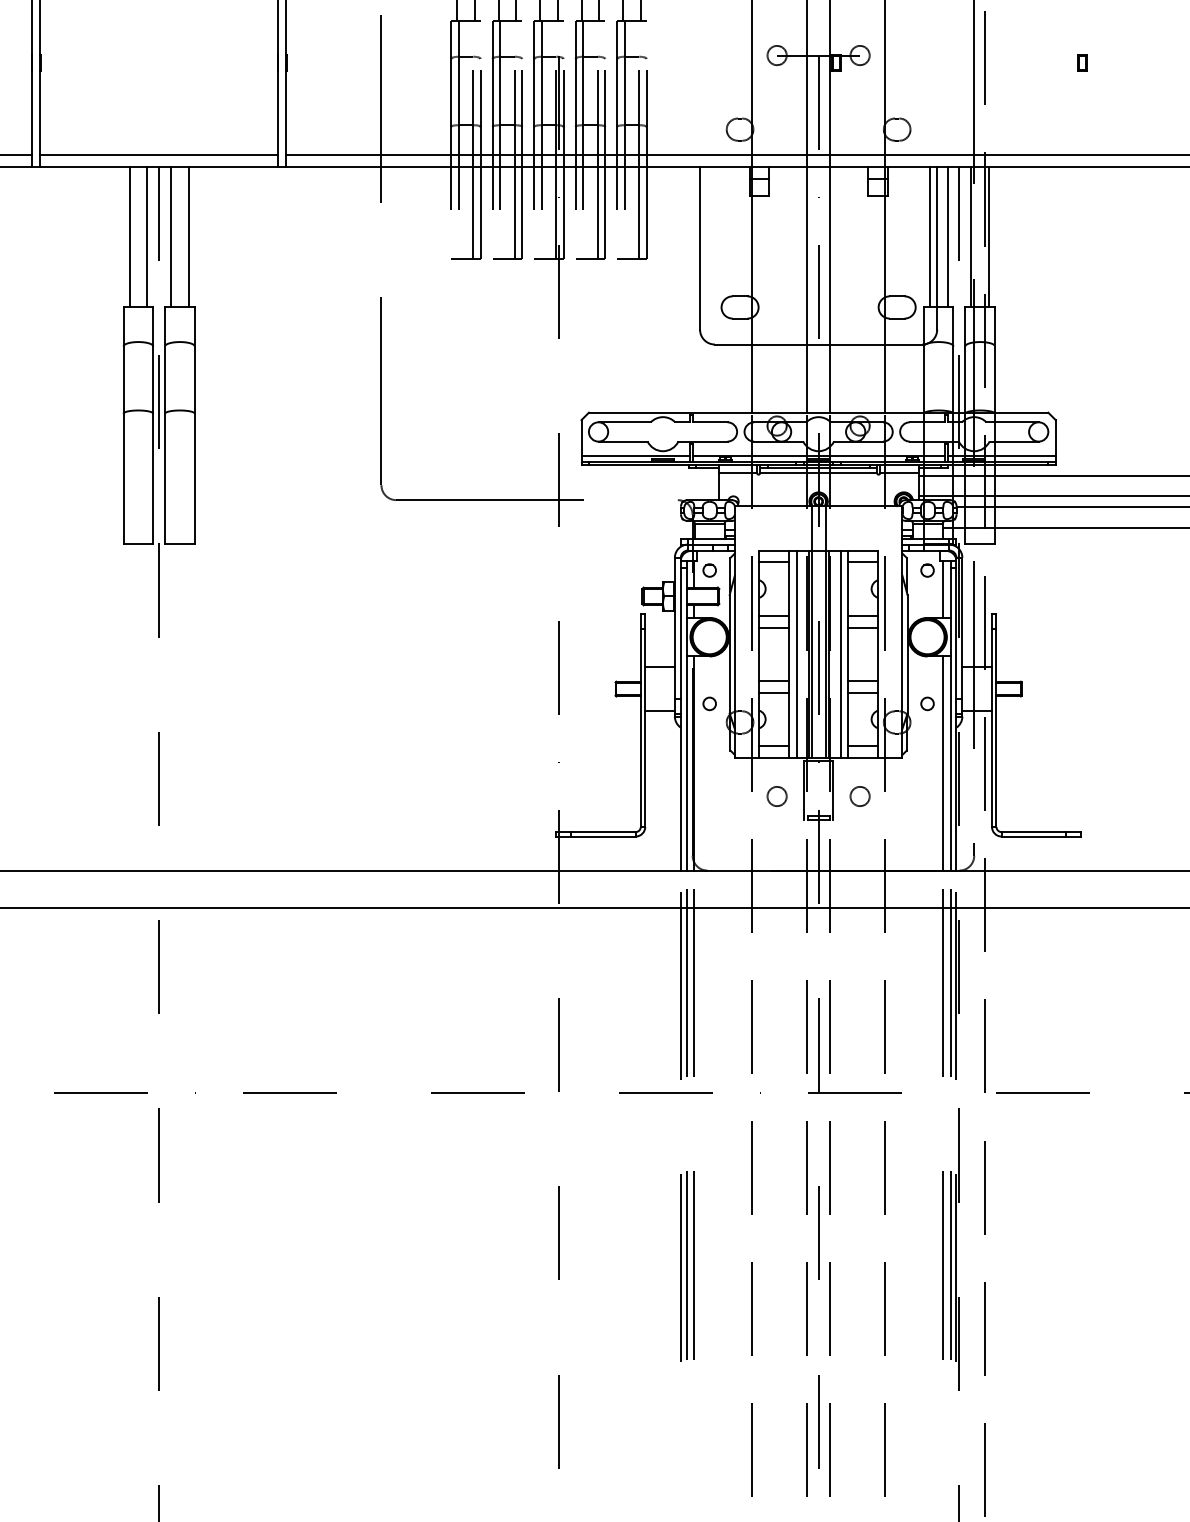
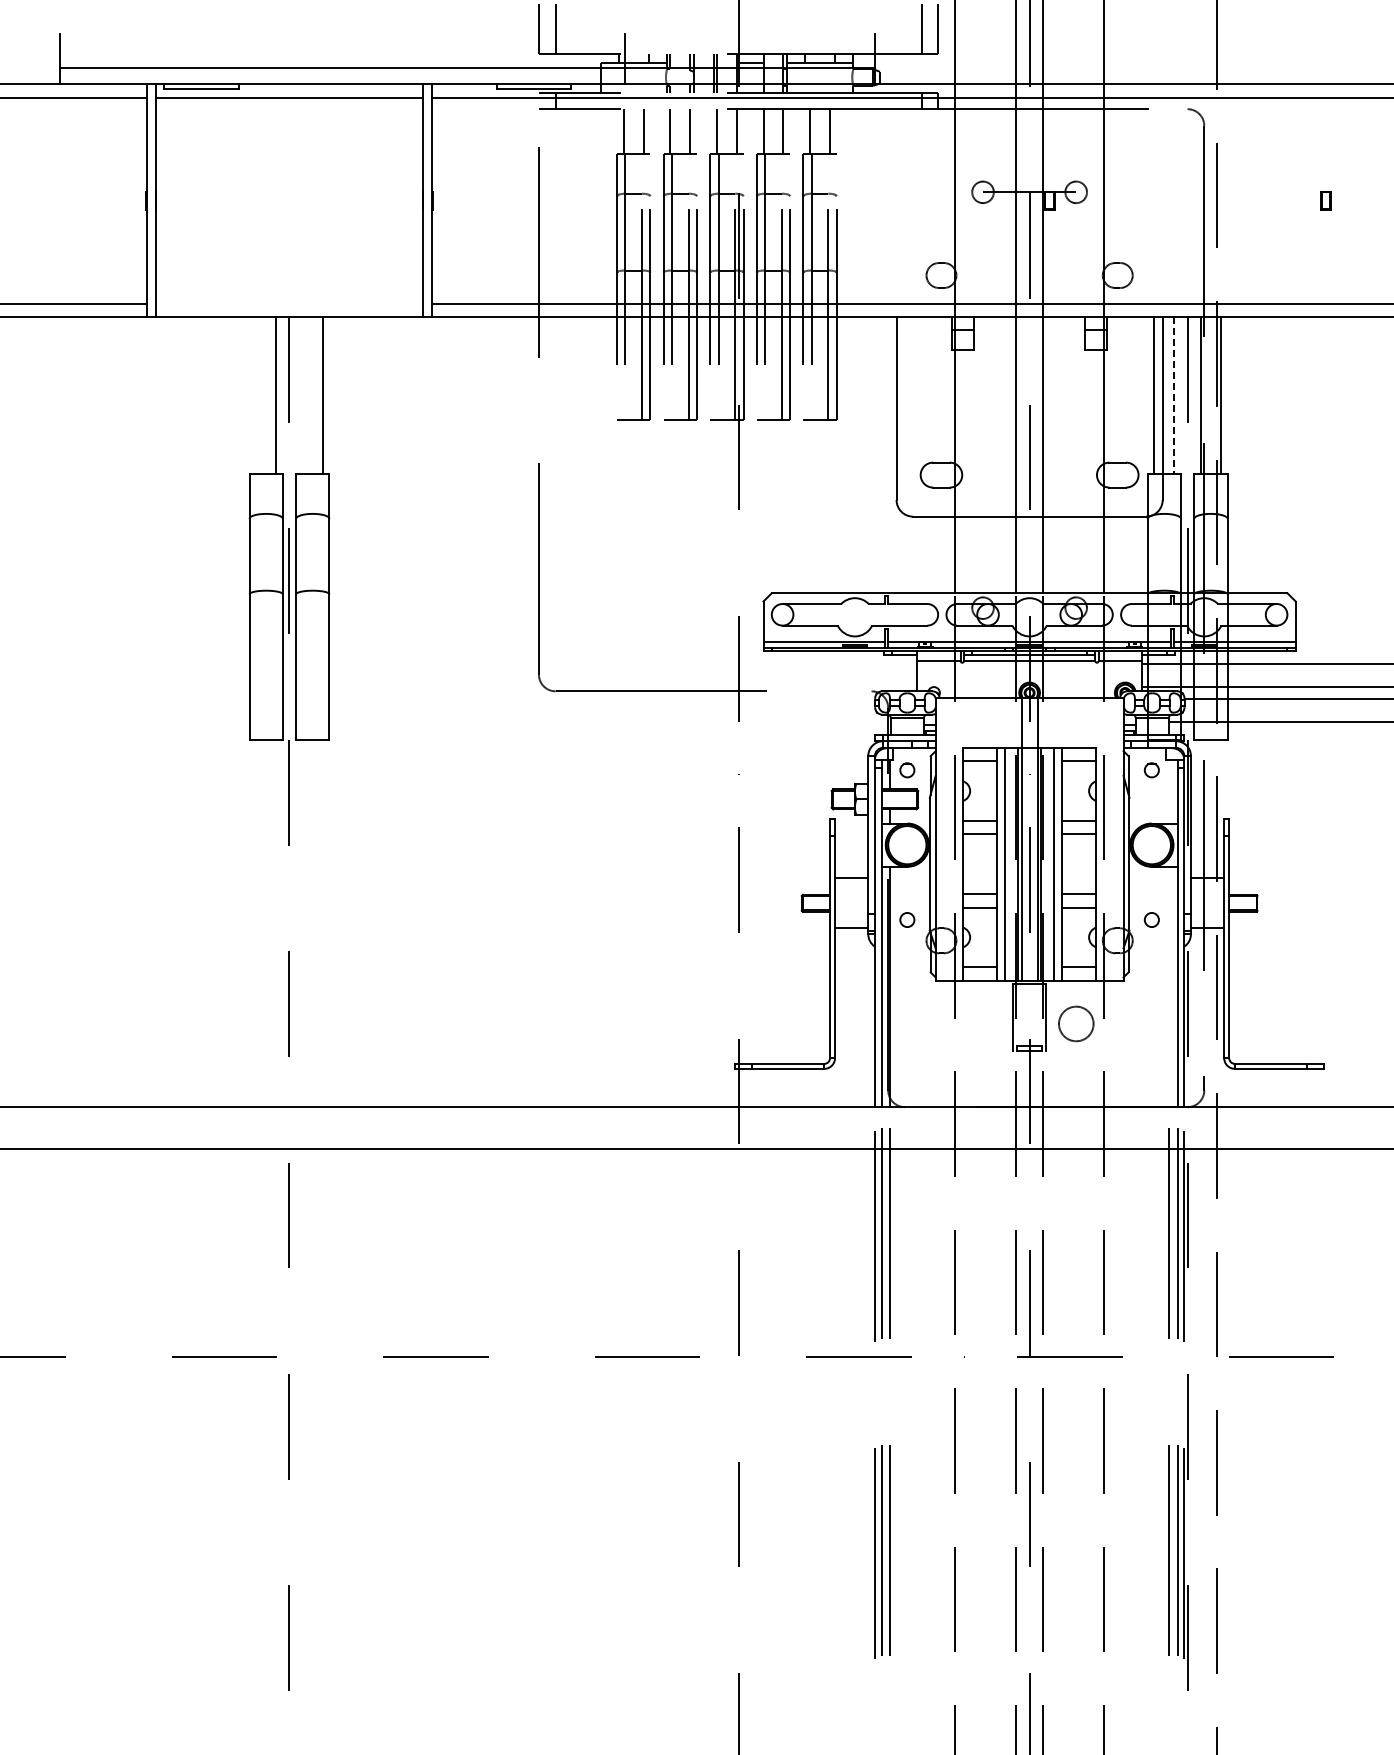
line: (159, 154) -> (289, 303), removed
line: (129, 236) -> (256, 395), removed
line: (170, 236) -> (302, 395), removed
line: (947, 236) -> (1174, 395), solid -> dashed
line: (943, 589) -> (1169, 791), removed
line: (943, 763) -> (1169, 986), removed
circle: (776, 796) -> (982, 1023), removed
circle: (859, 796) -> (1075, 1023), size x1.6

